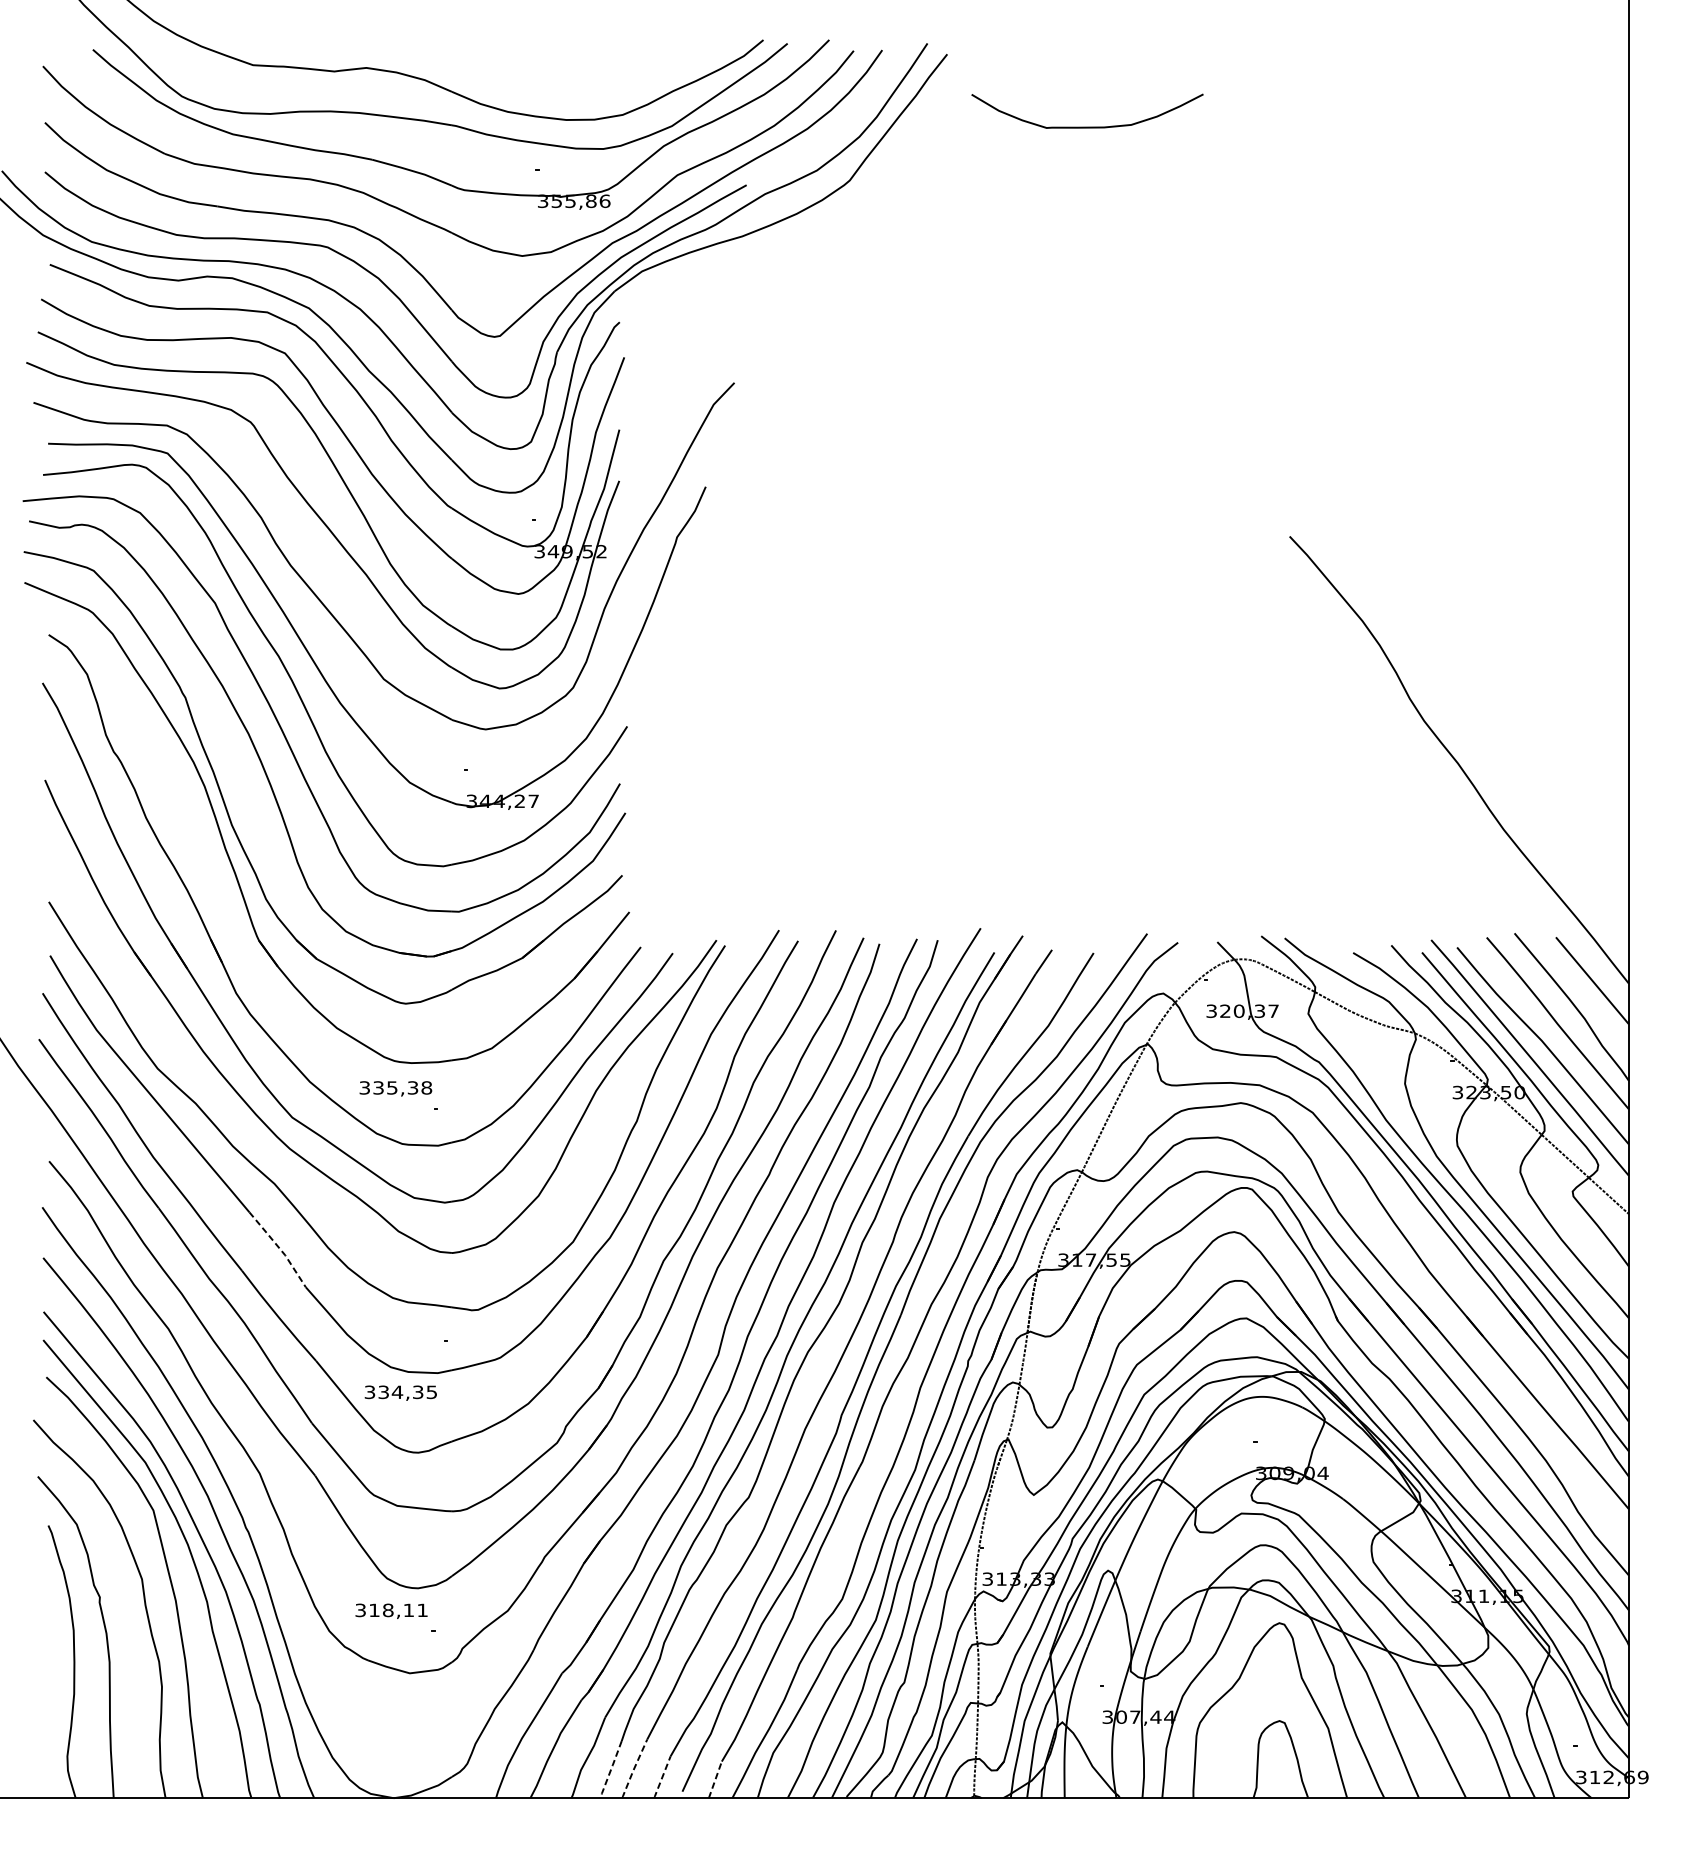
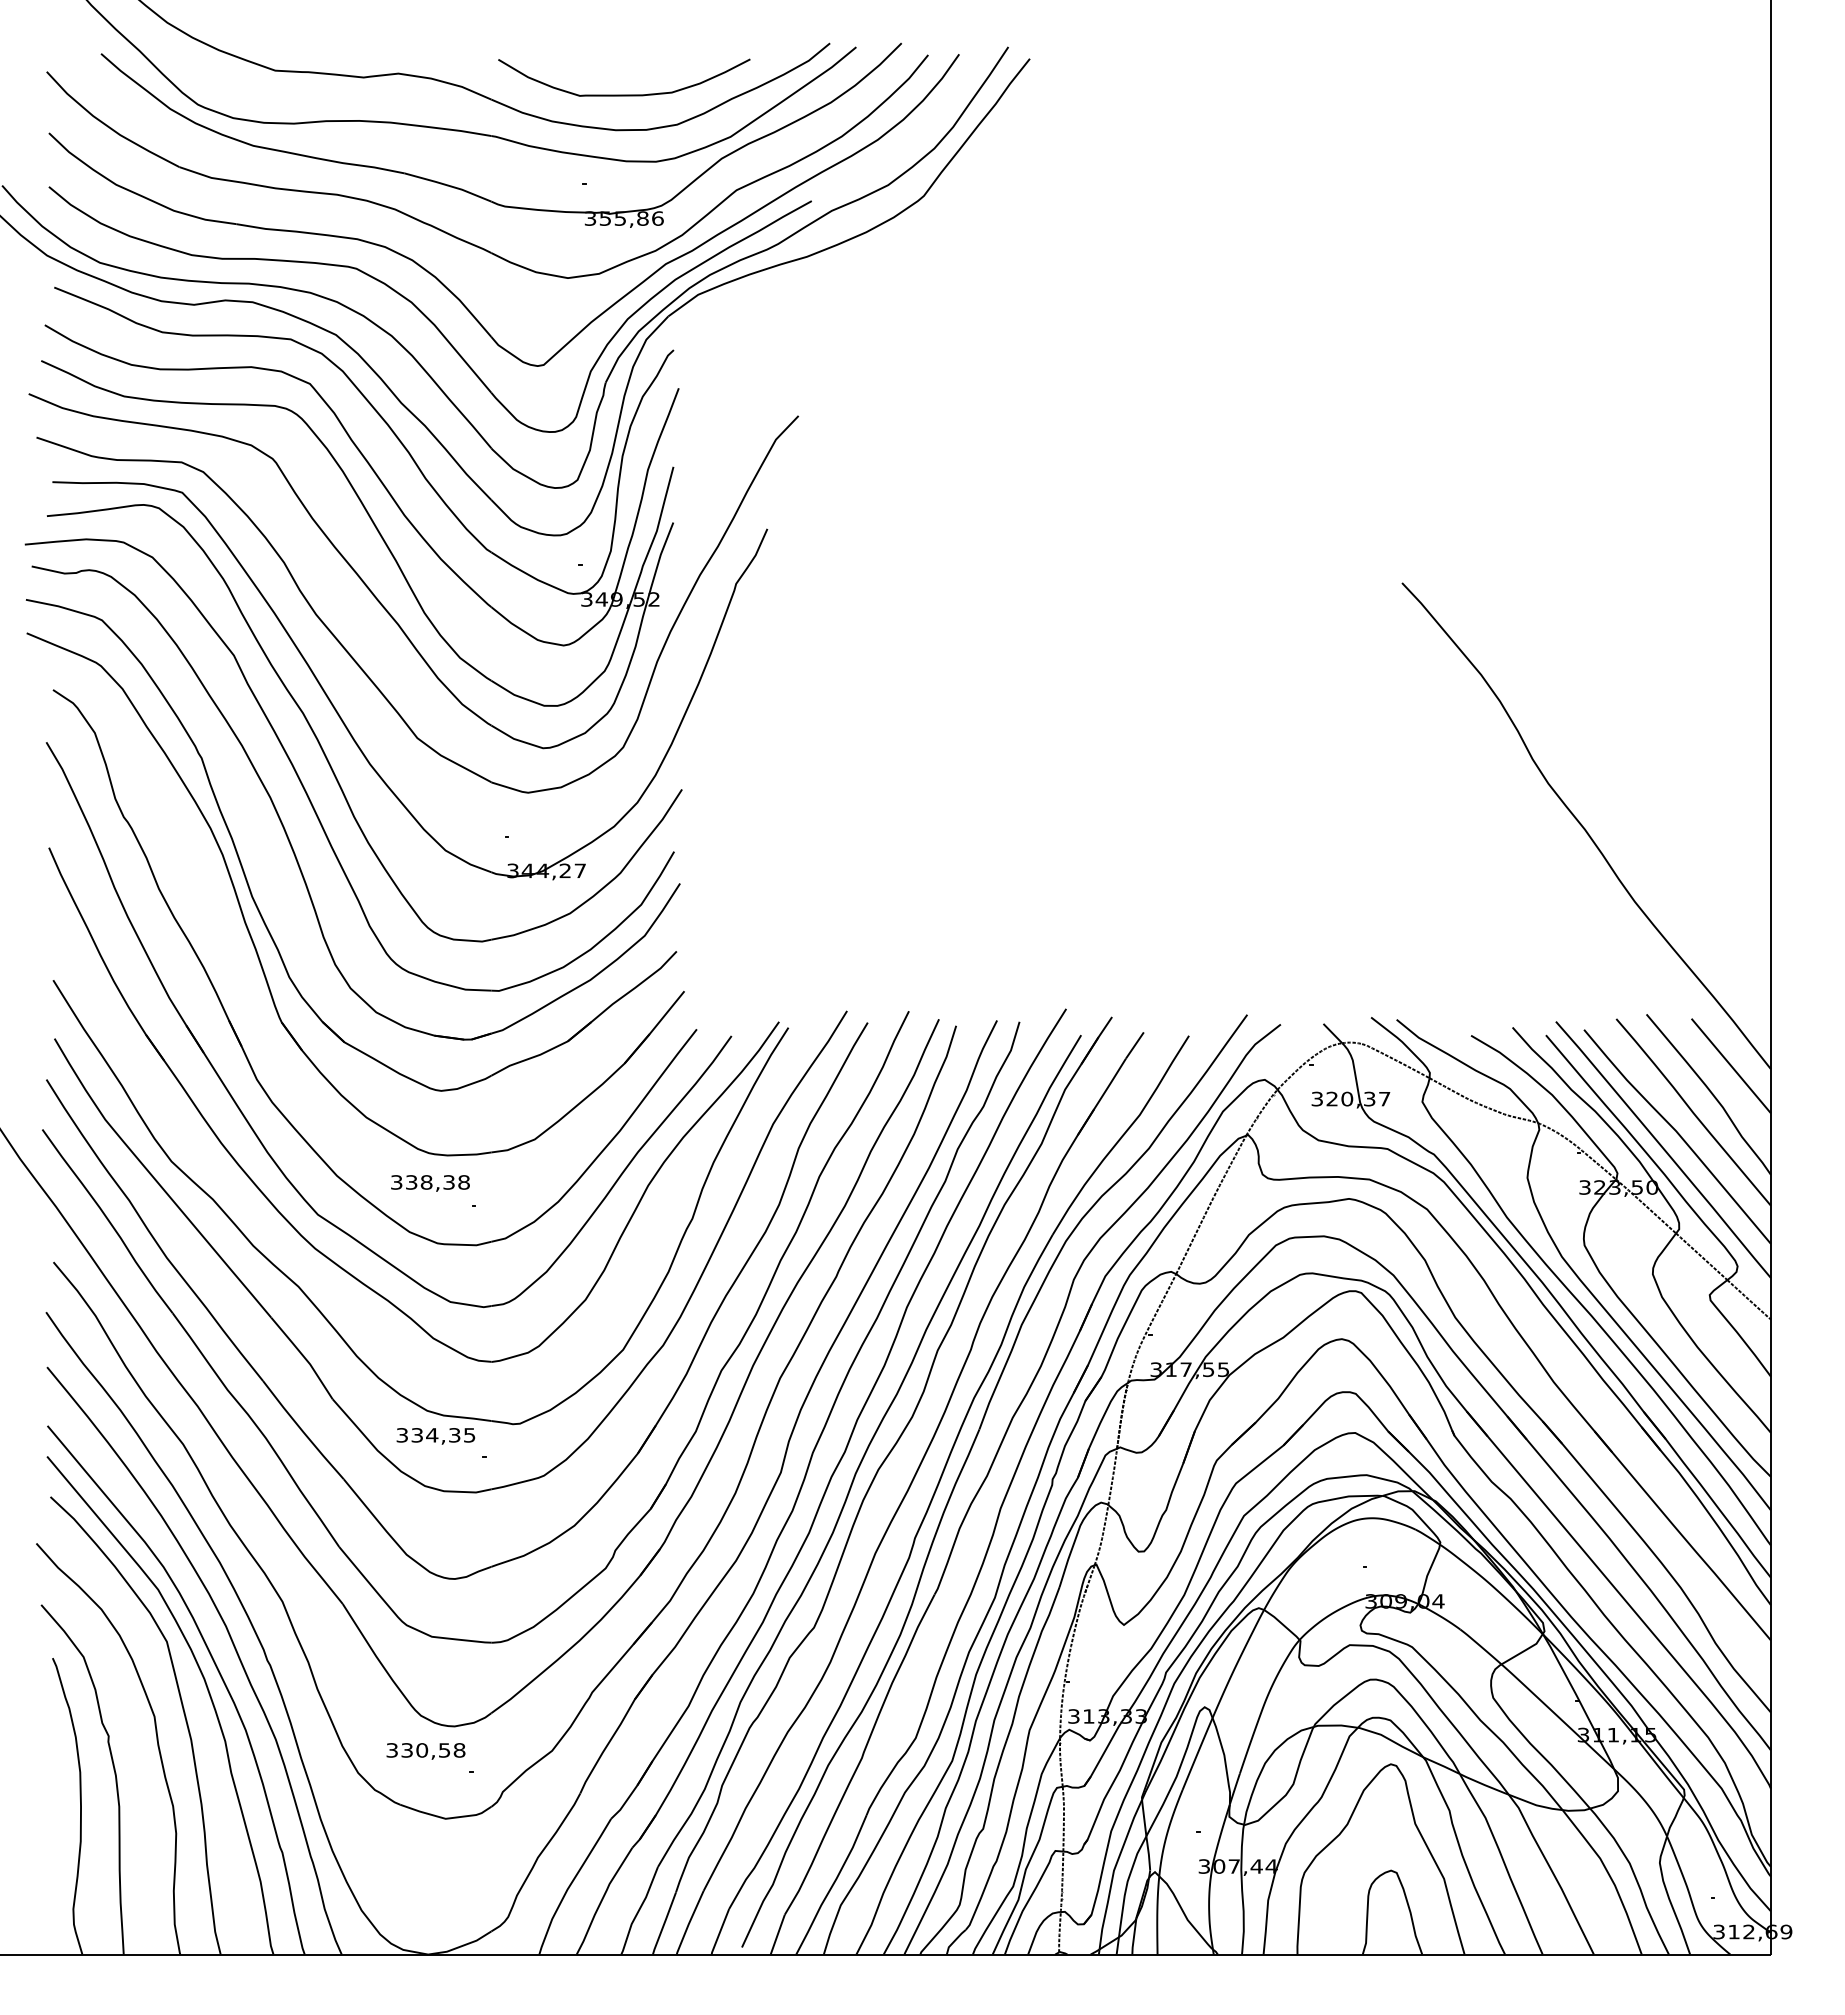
curve: (1087, 126) -> (624, 94), moved
text: (392, 1087) -> (426, 1182), 335,38 -> 338,38
line: (280, 1248) -> (304, 1356), dashed -> solid
text: (400, 1393) -> (435, 1436), moved
text: (398, 1610) -> (433, 1750), 318,11 -> 330,58
line: (634, 1769) -> (689, 1923), dashed -> solid
line: (611, 1770) -> (664, 1924), dashed -> solid
line: (662, 1777) -> (720, 1932), dashed -> solid
line: (715, 1779) -> (777, 1934), dashed -> solid

